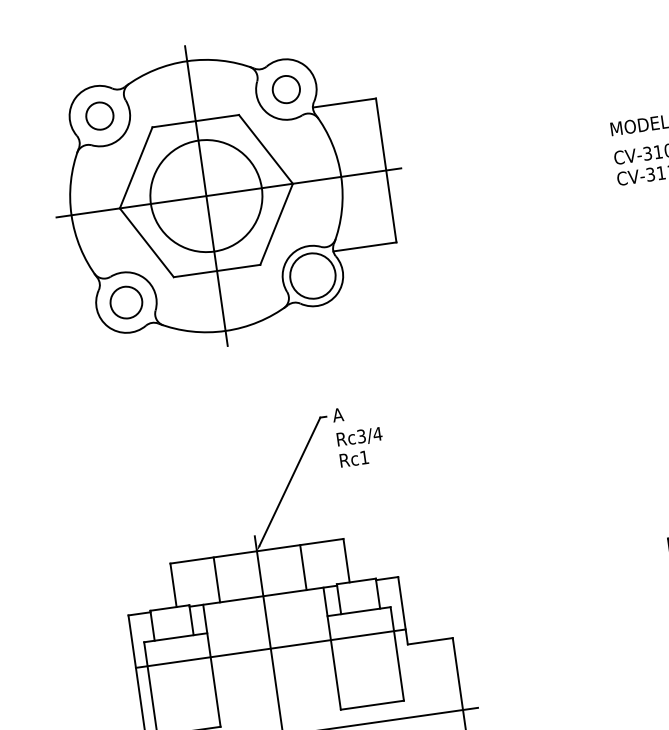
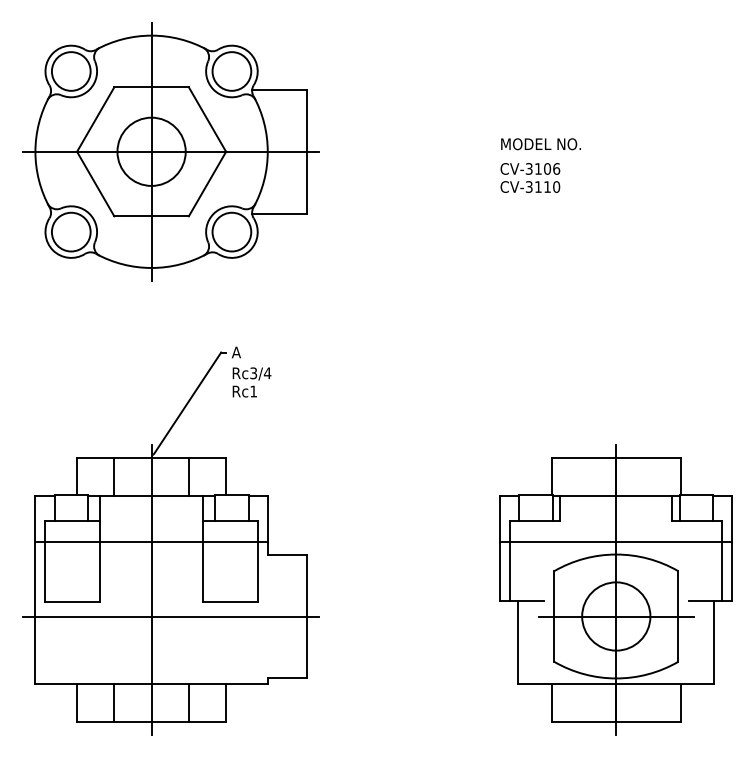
circle: (285, 89) -> (231, 71), size x1.67
circle: (98, 116) -> (70, 71), size x1.67
circle: (206, 195) -> (151, 151), size x0.71
circle: (125, 302) -> (70, 231), size x1.43

